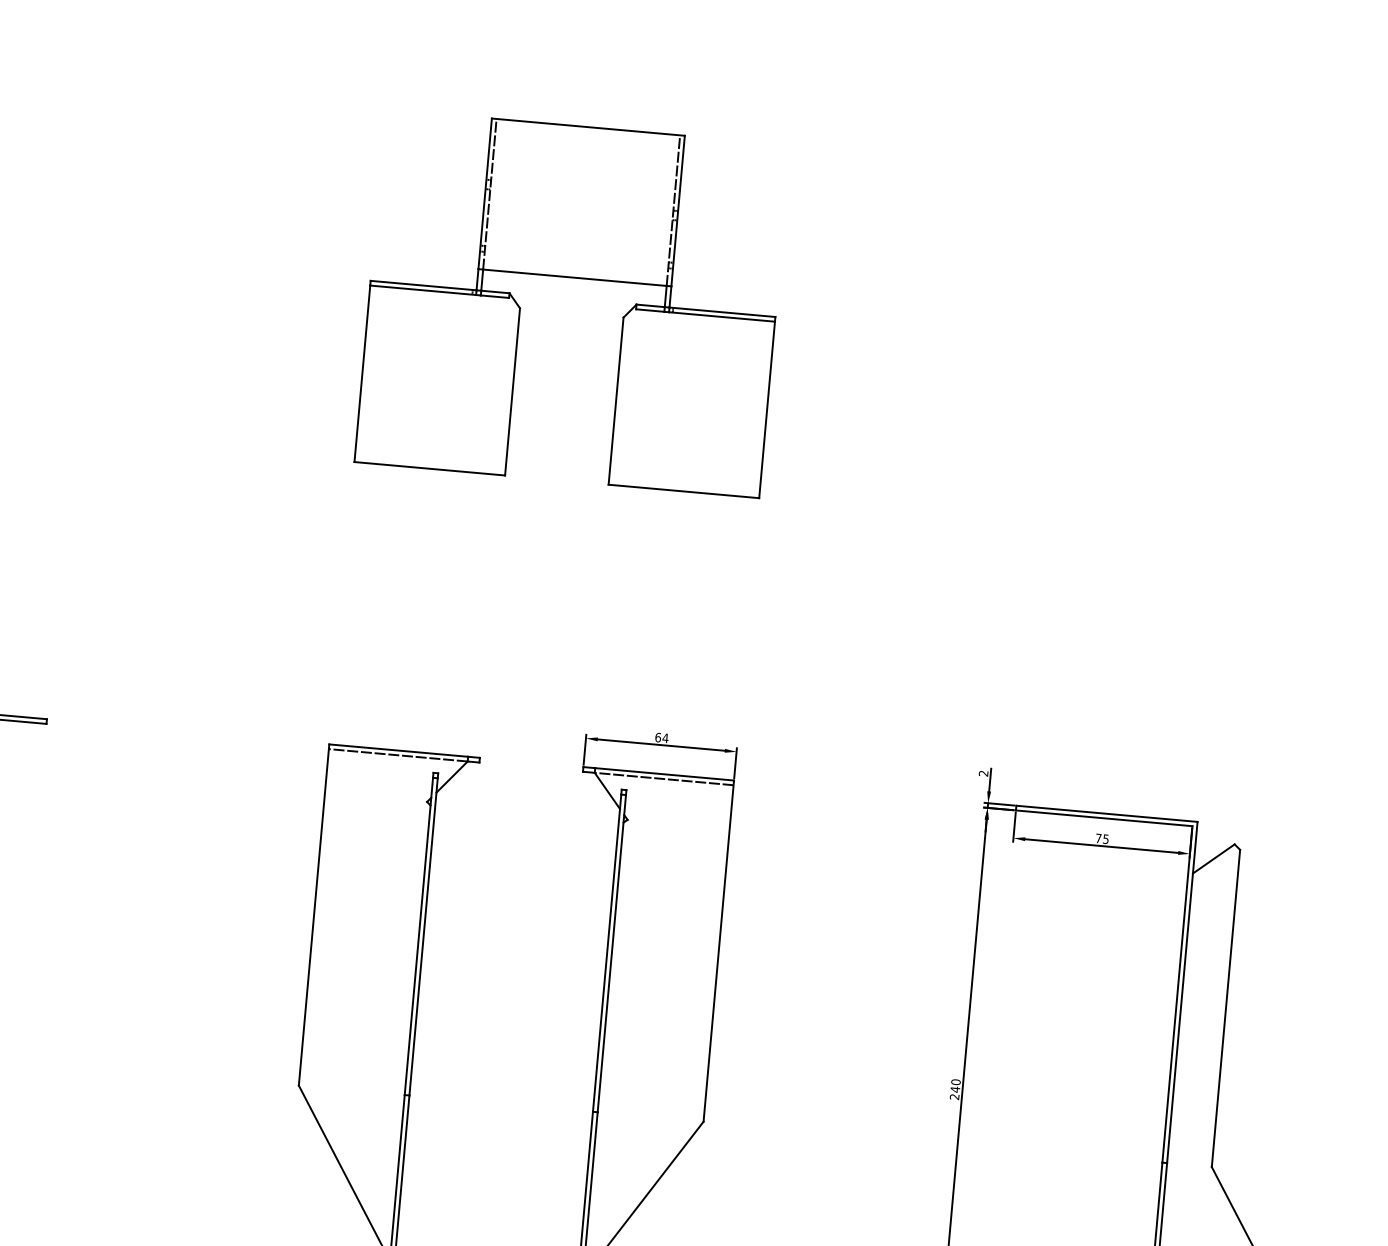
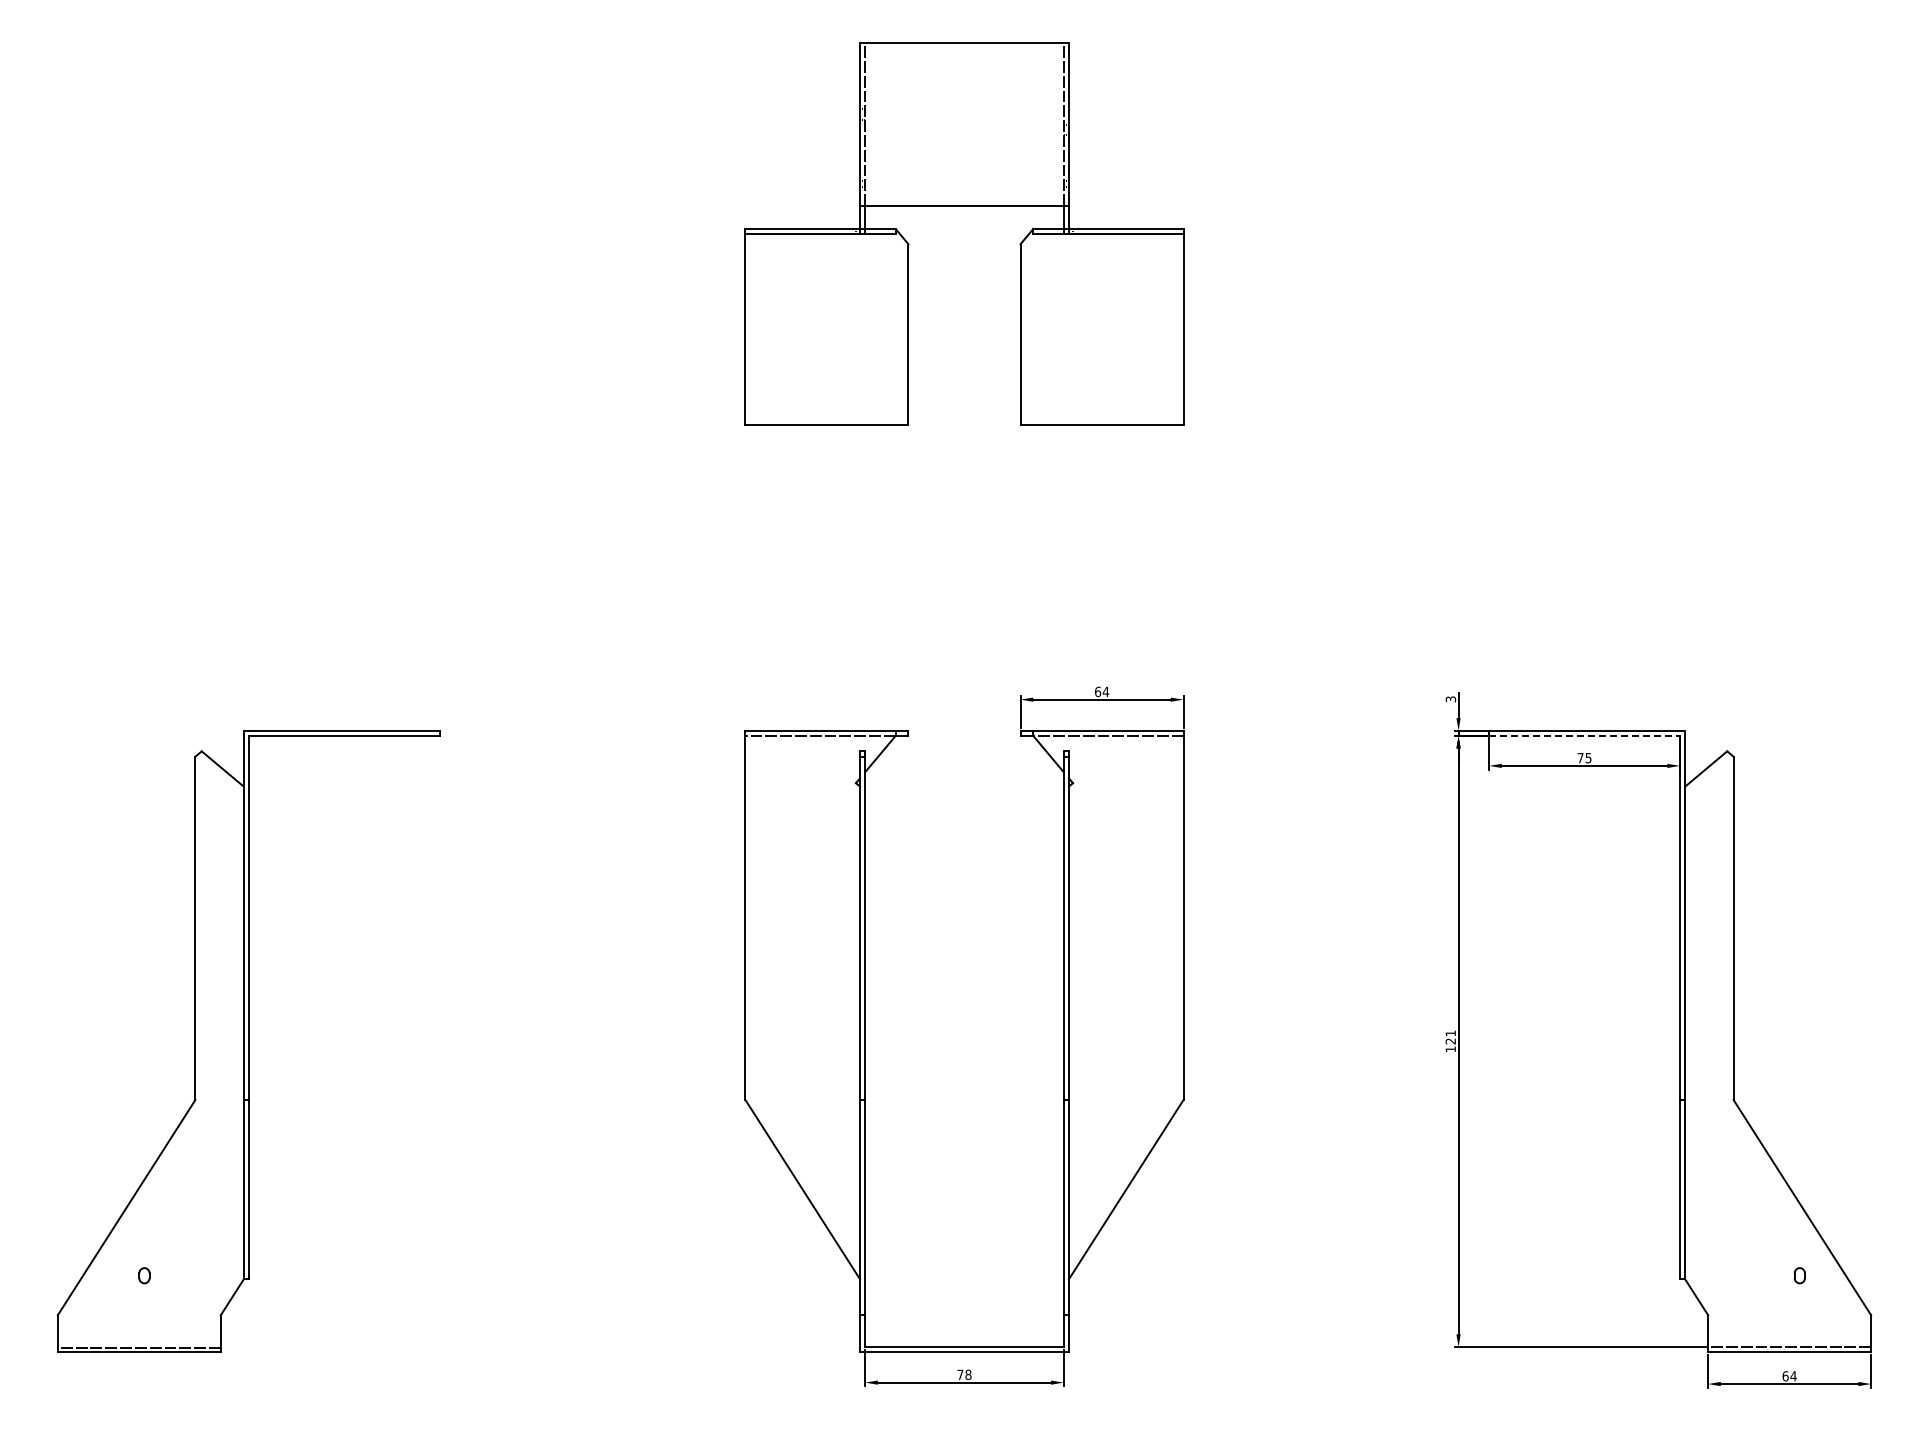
text: (984, 773) -> (1451, 699), 2 -> 3
line: (1104, 817) -> (1584, 735), solid -> dashed
text: (955, 1089) -> (1450, 1041), 240 -> 121

